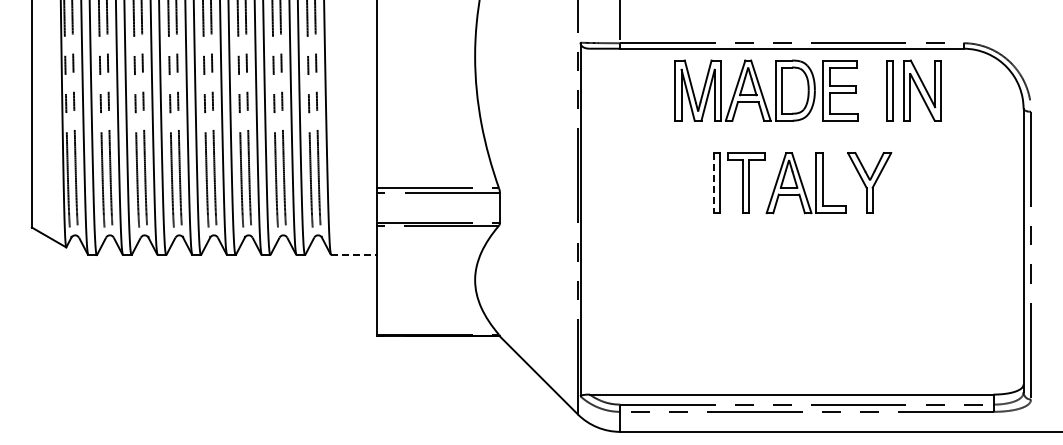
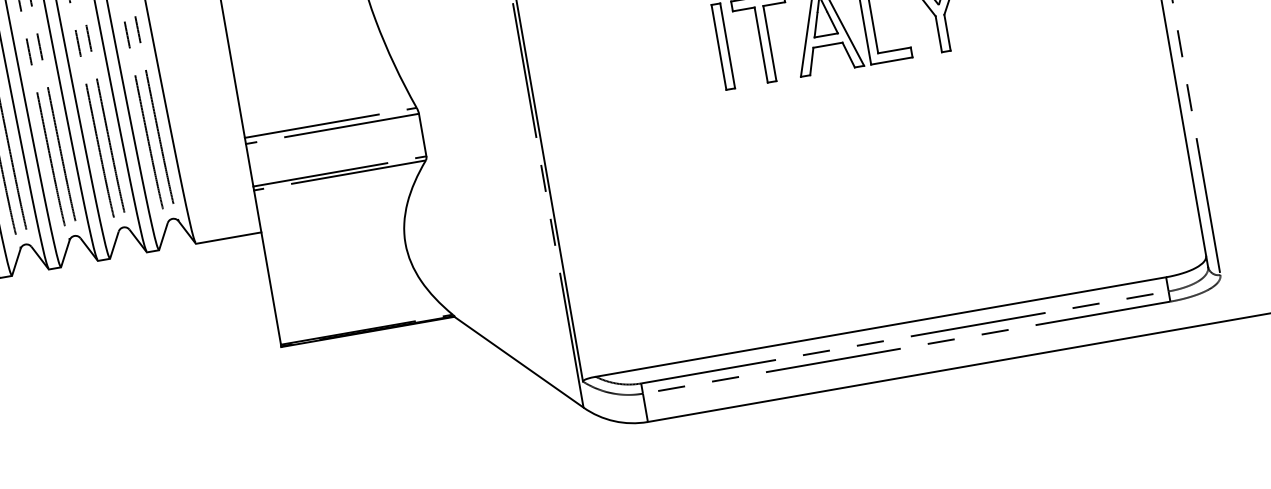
line: (713, 183) -> (718, 48), dashed -> solid
line: (354, 255) -> (228, 238), dashed -> solid

